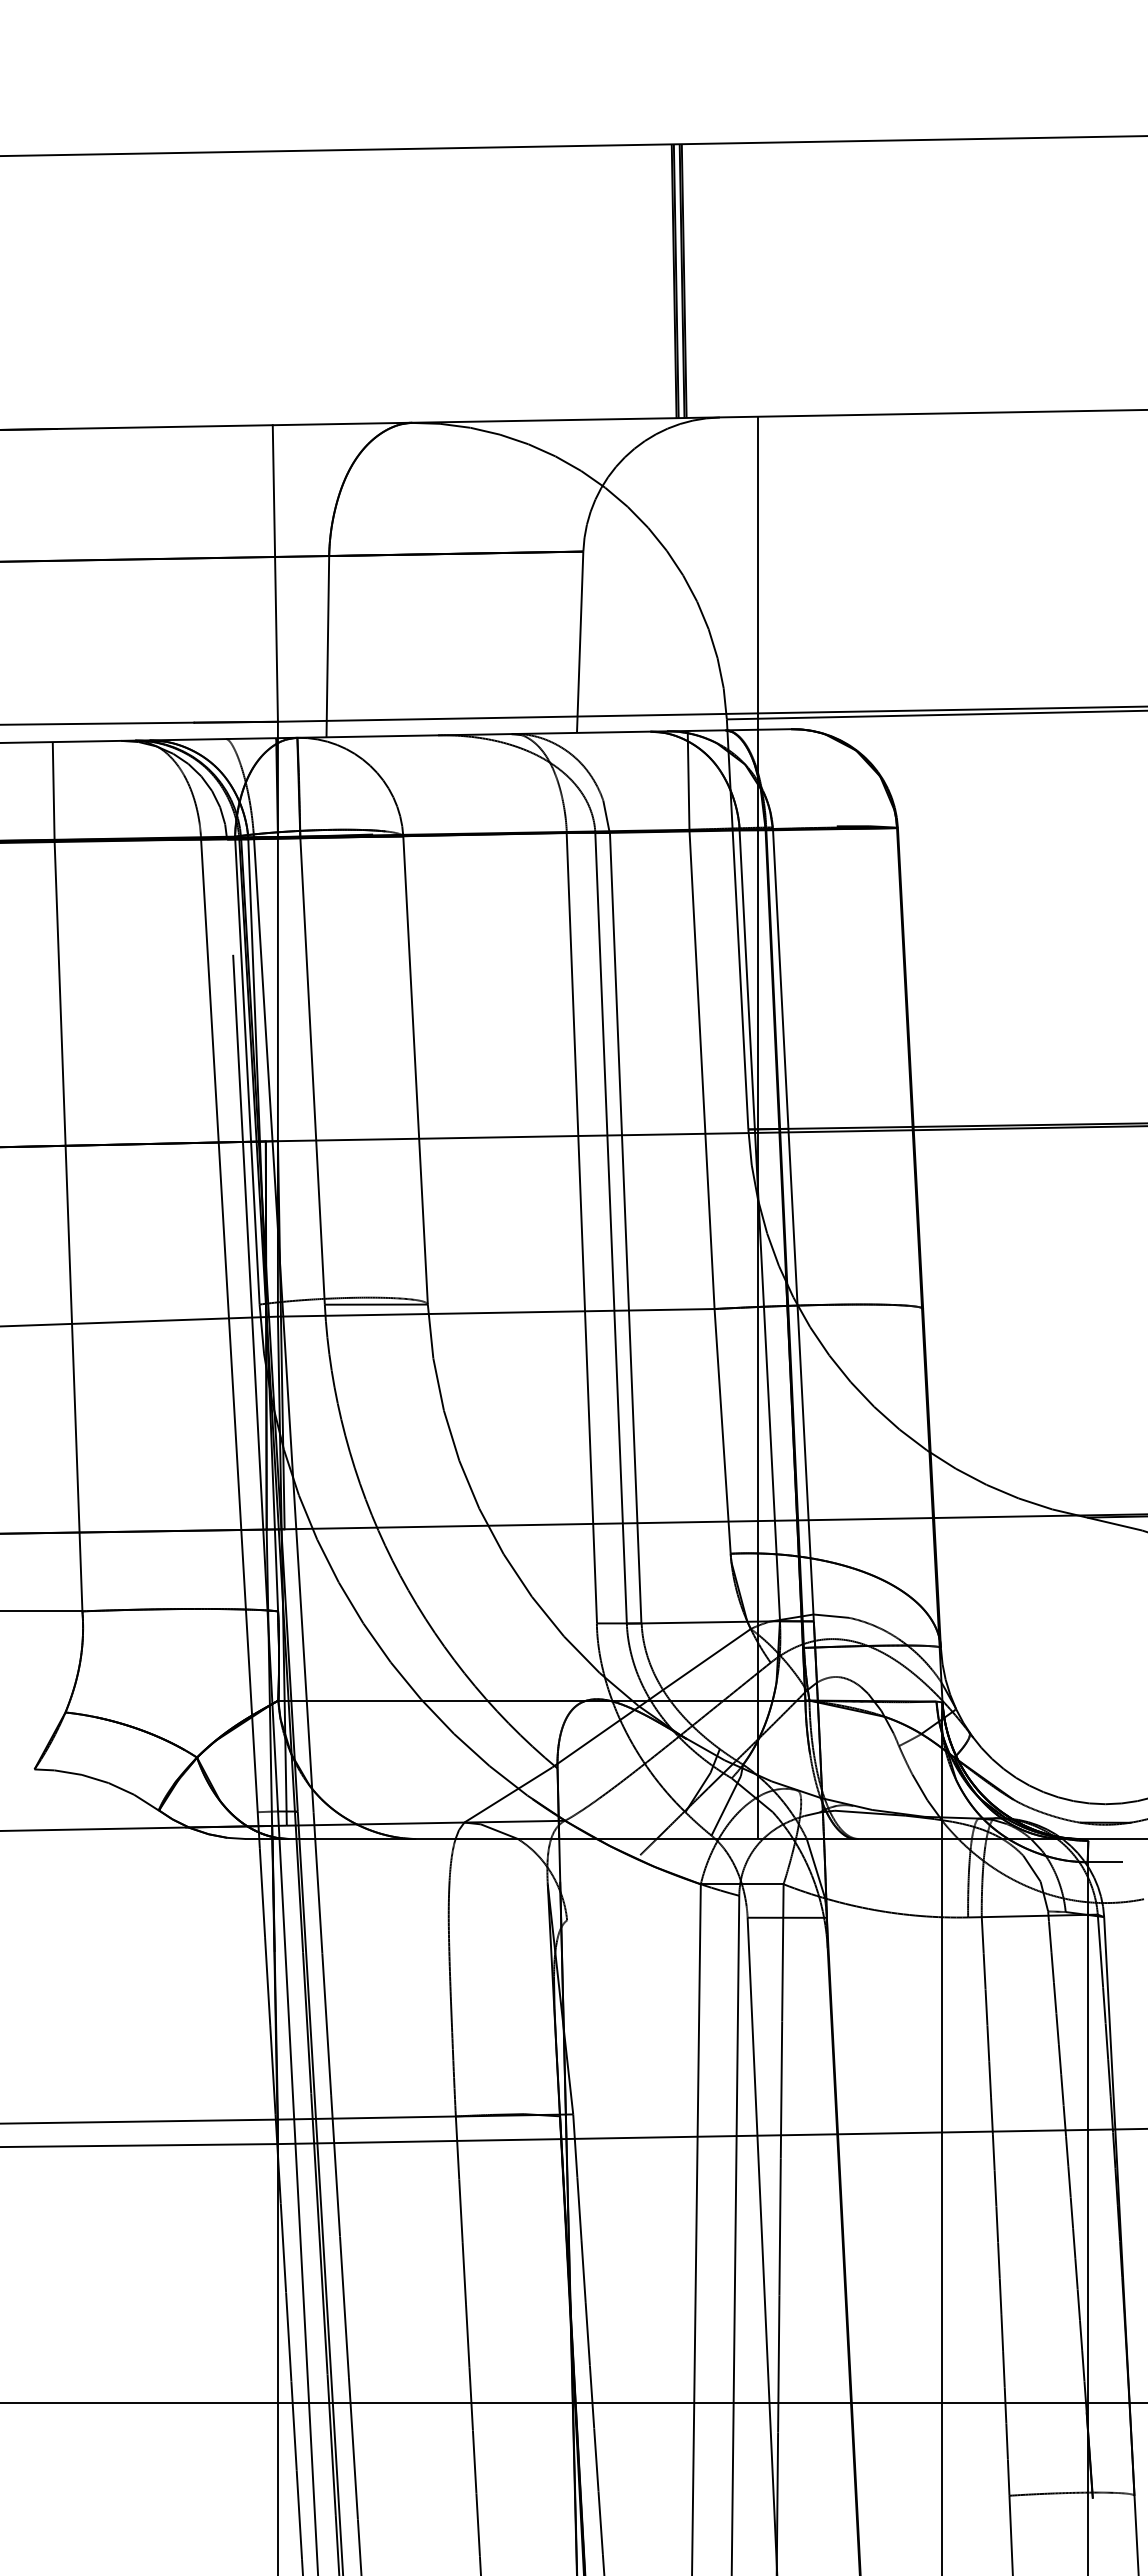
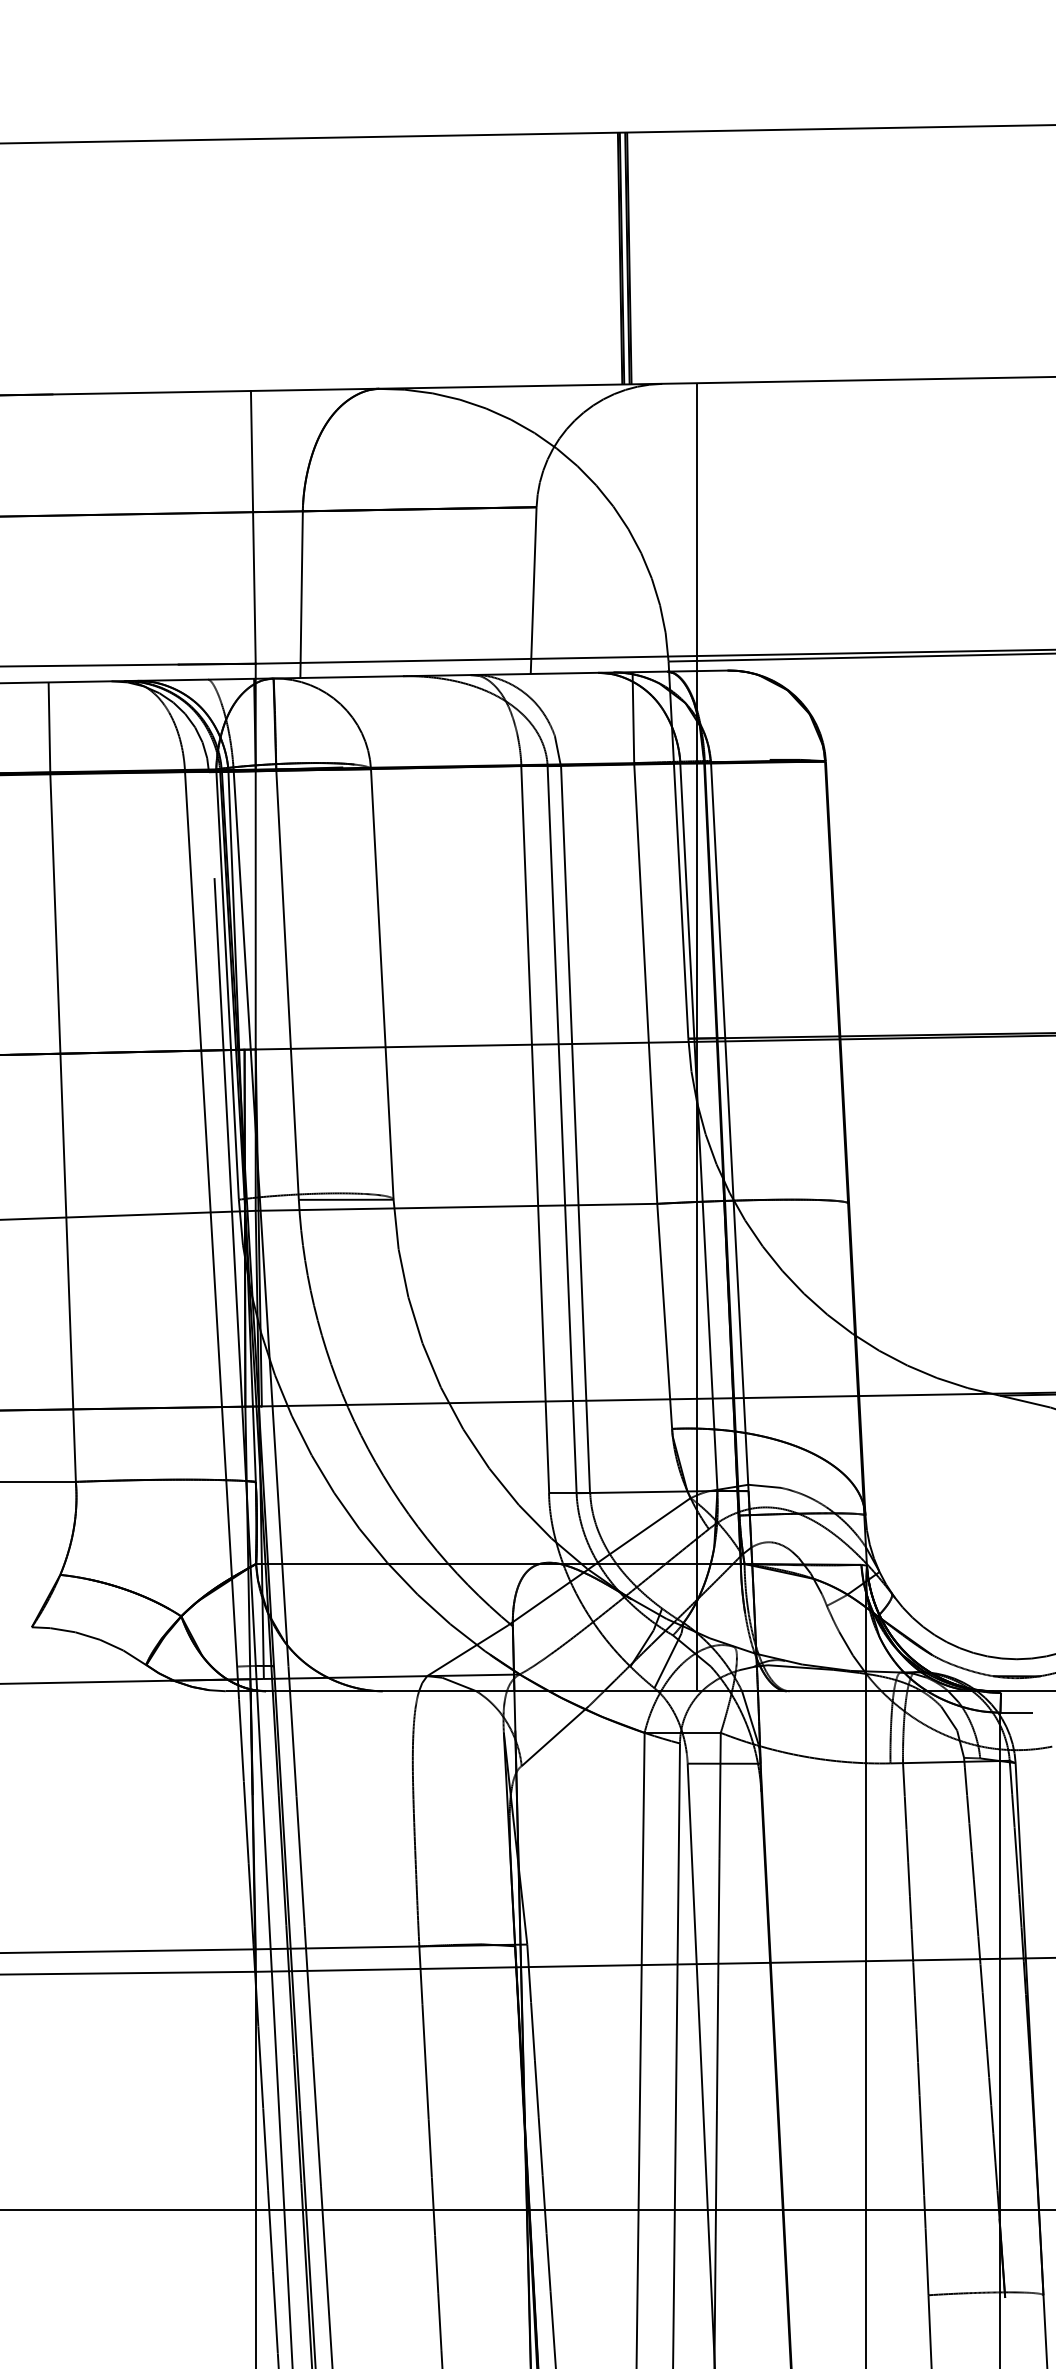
line: (603, 1887) -> (555, 1735), added

